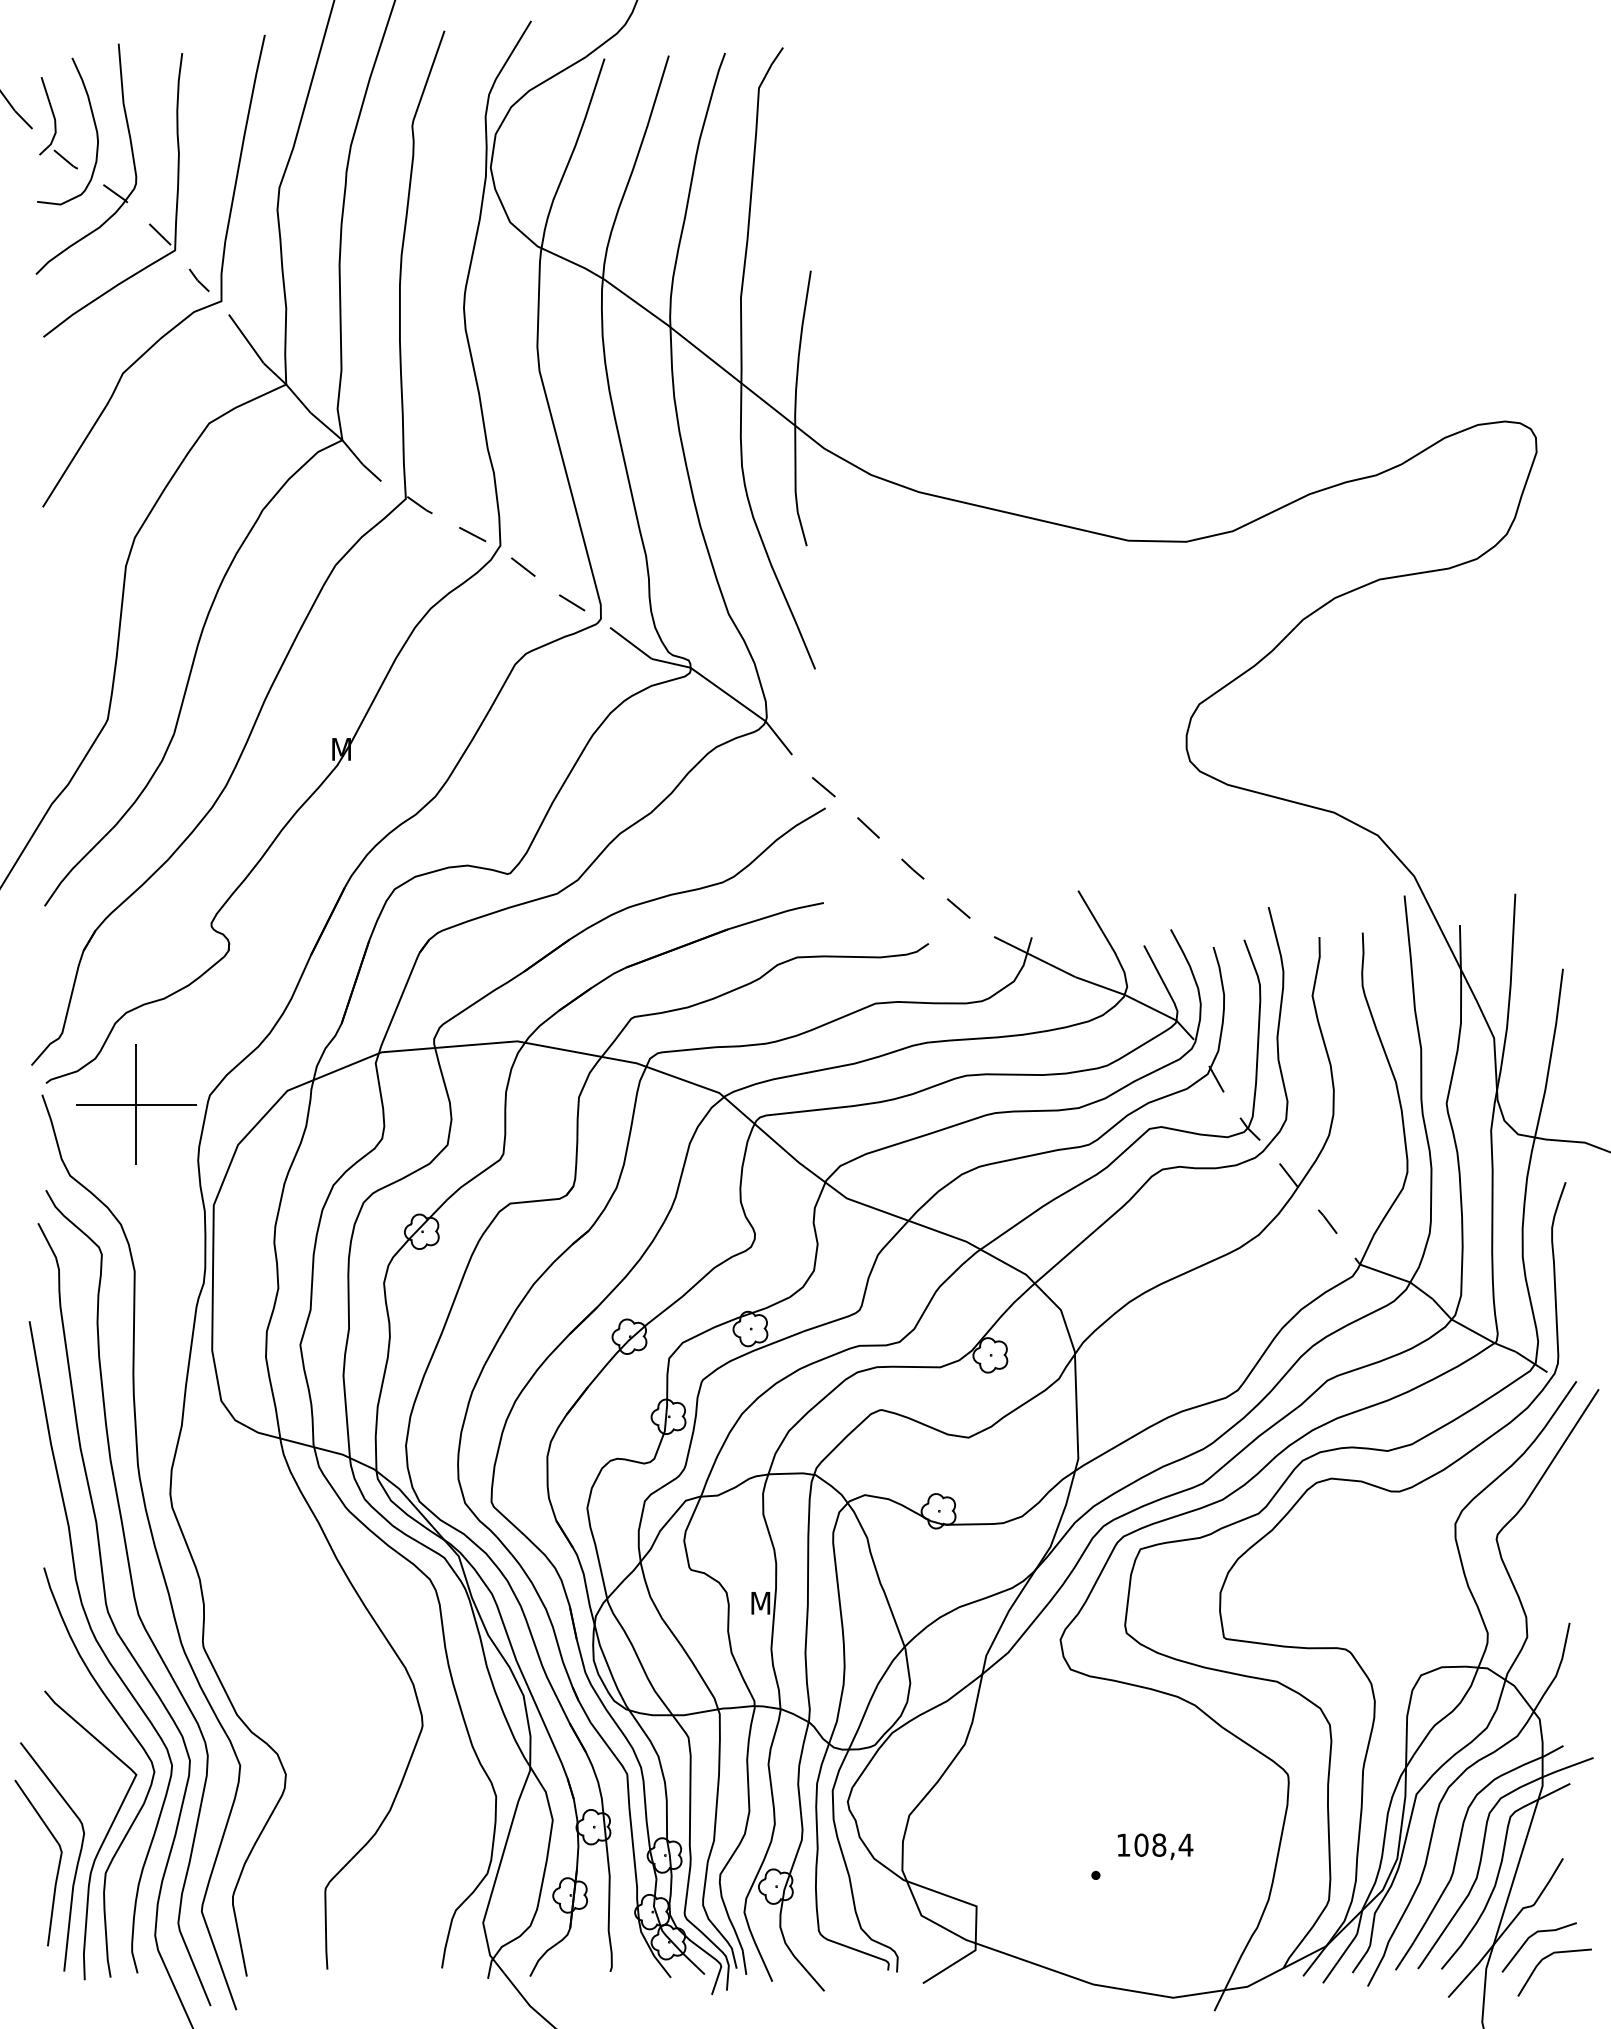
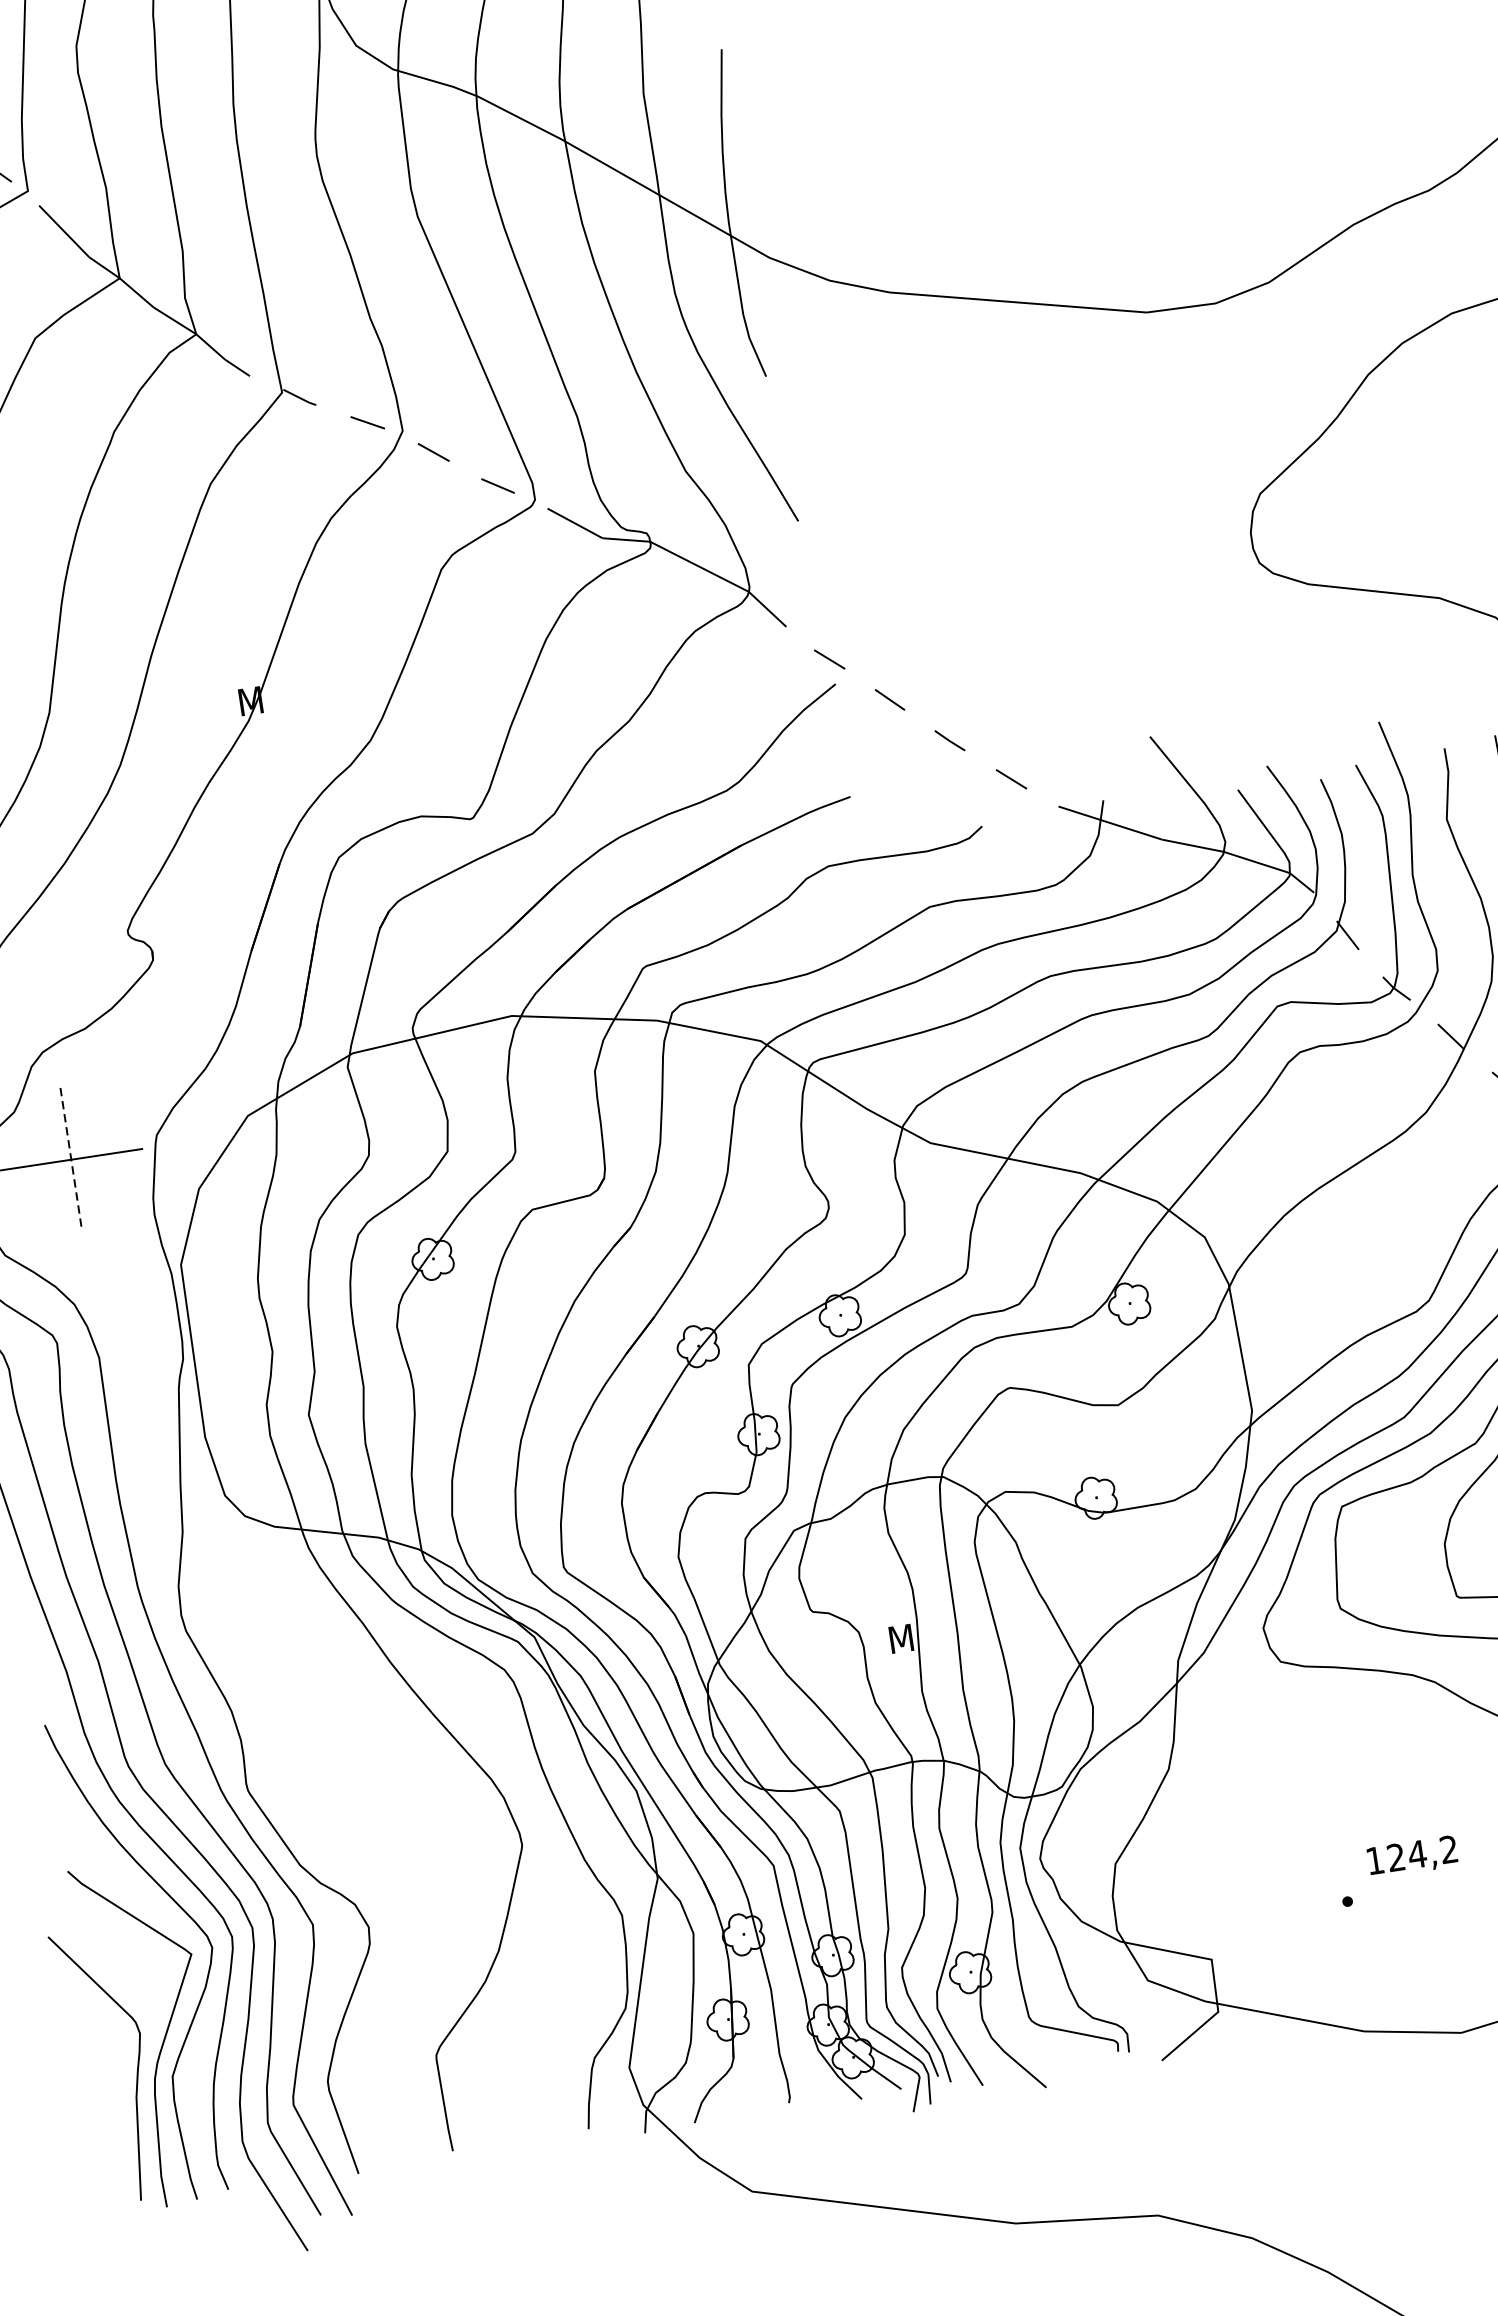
line: (136, 1104) -> (71, 1159), solid -> dashed
text: (1163, 1844) -> (1422, 1852), 108,4 -> 124,2
line: (57, 1868) -> (114, 2079), removed

